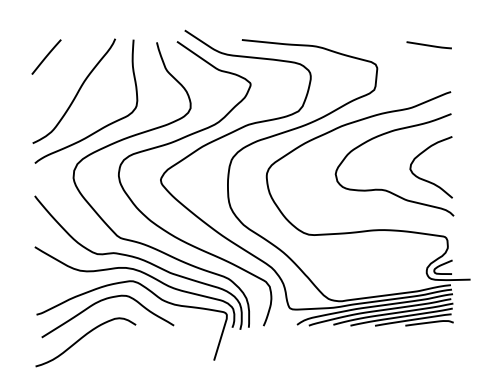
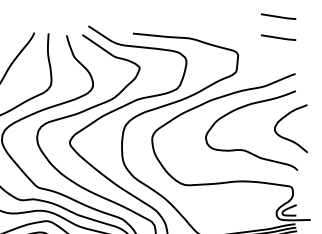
line: (428, 18) -> (277, 16), added
curve: (425, 179) -> (286, 138), moved

